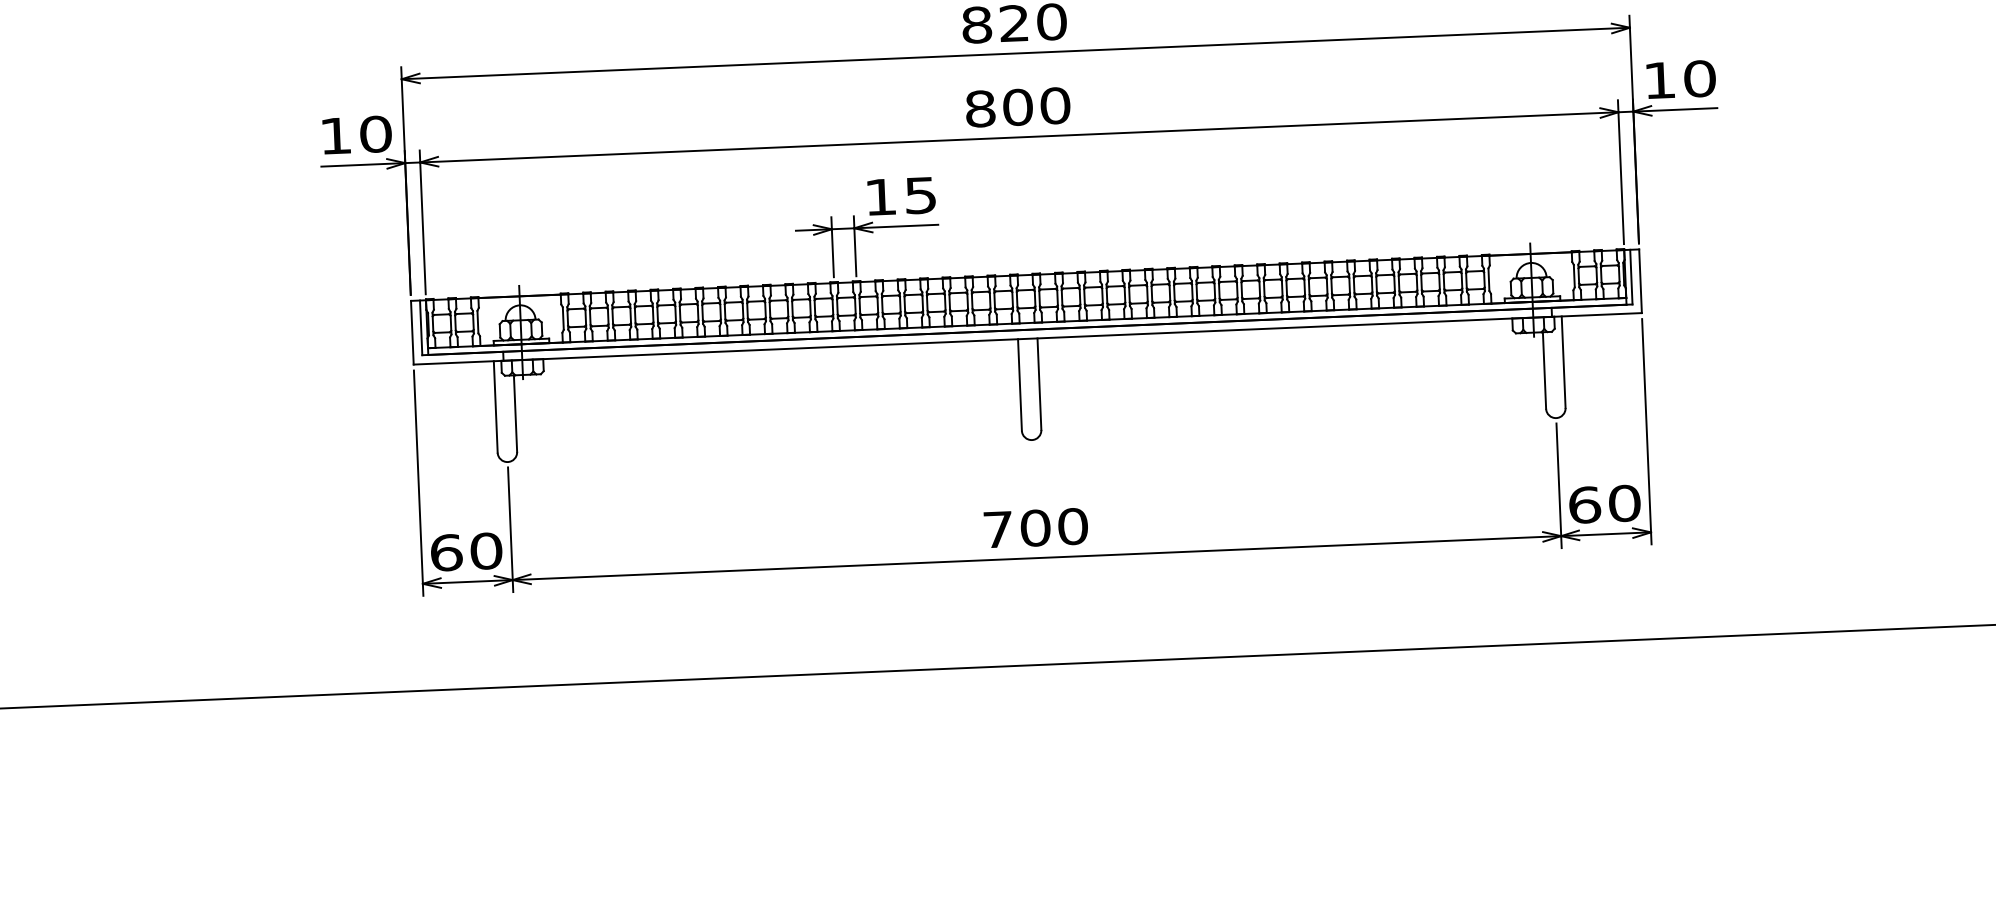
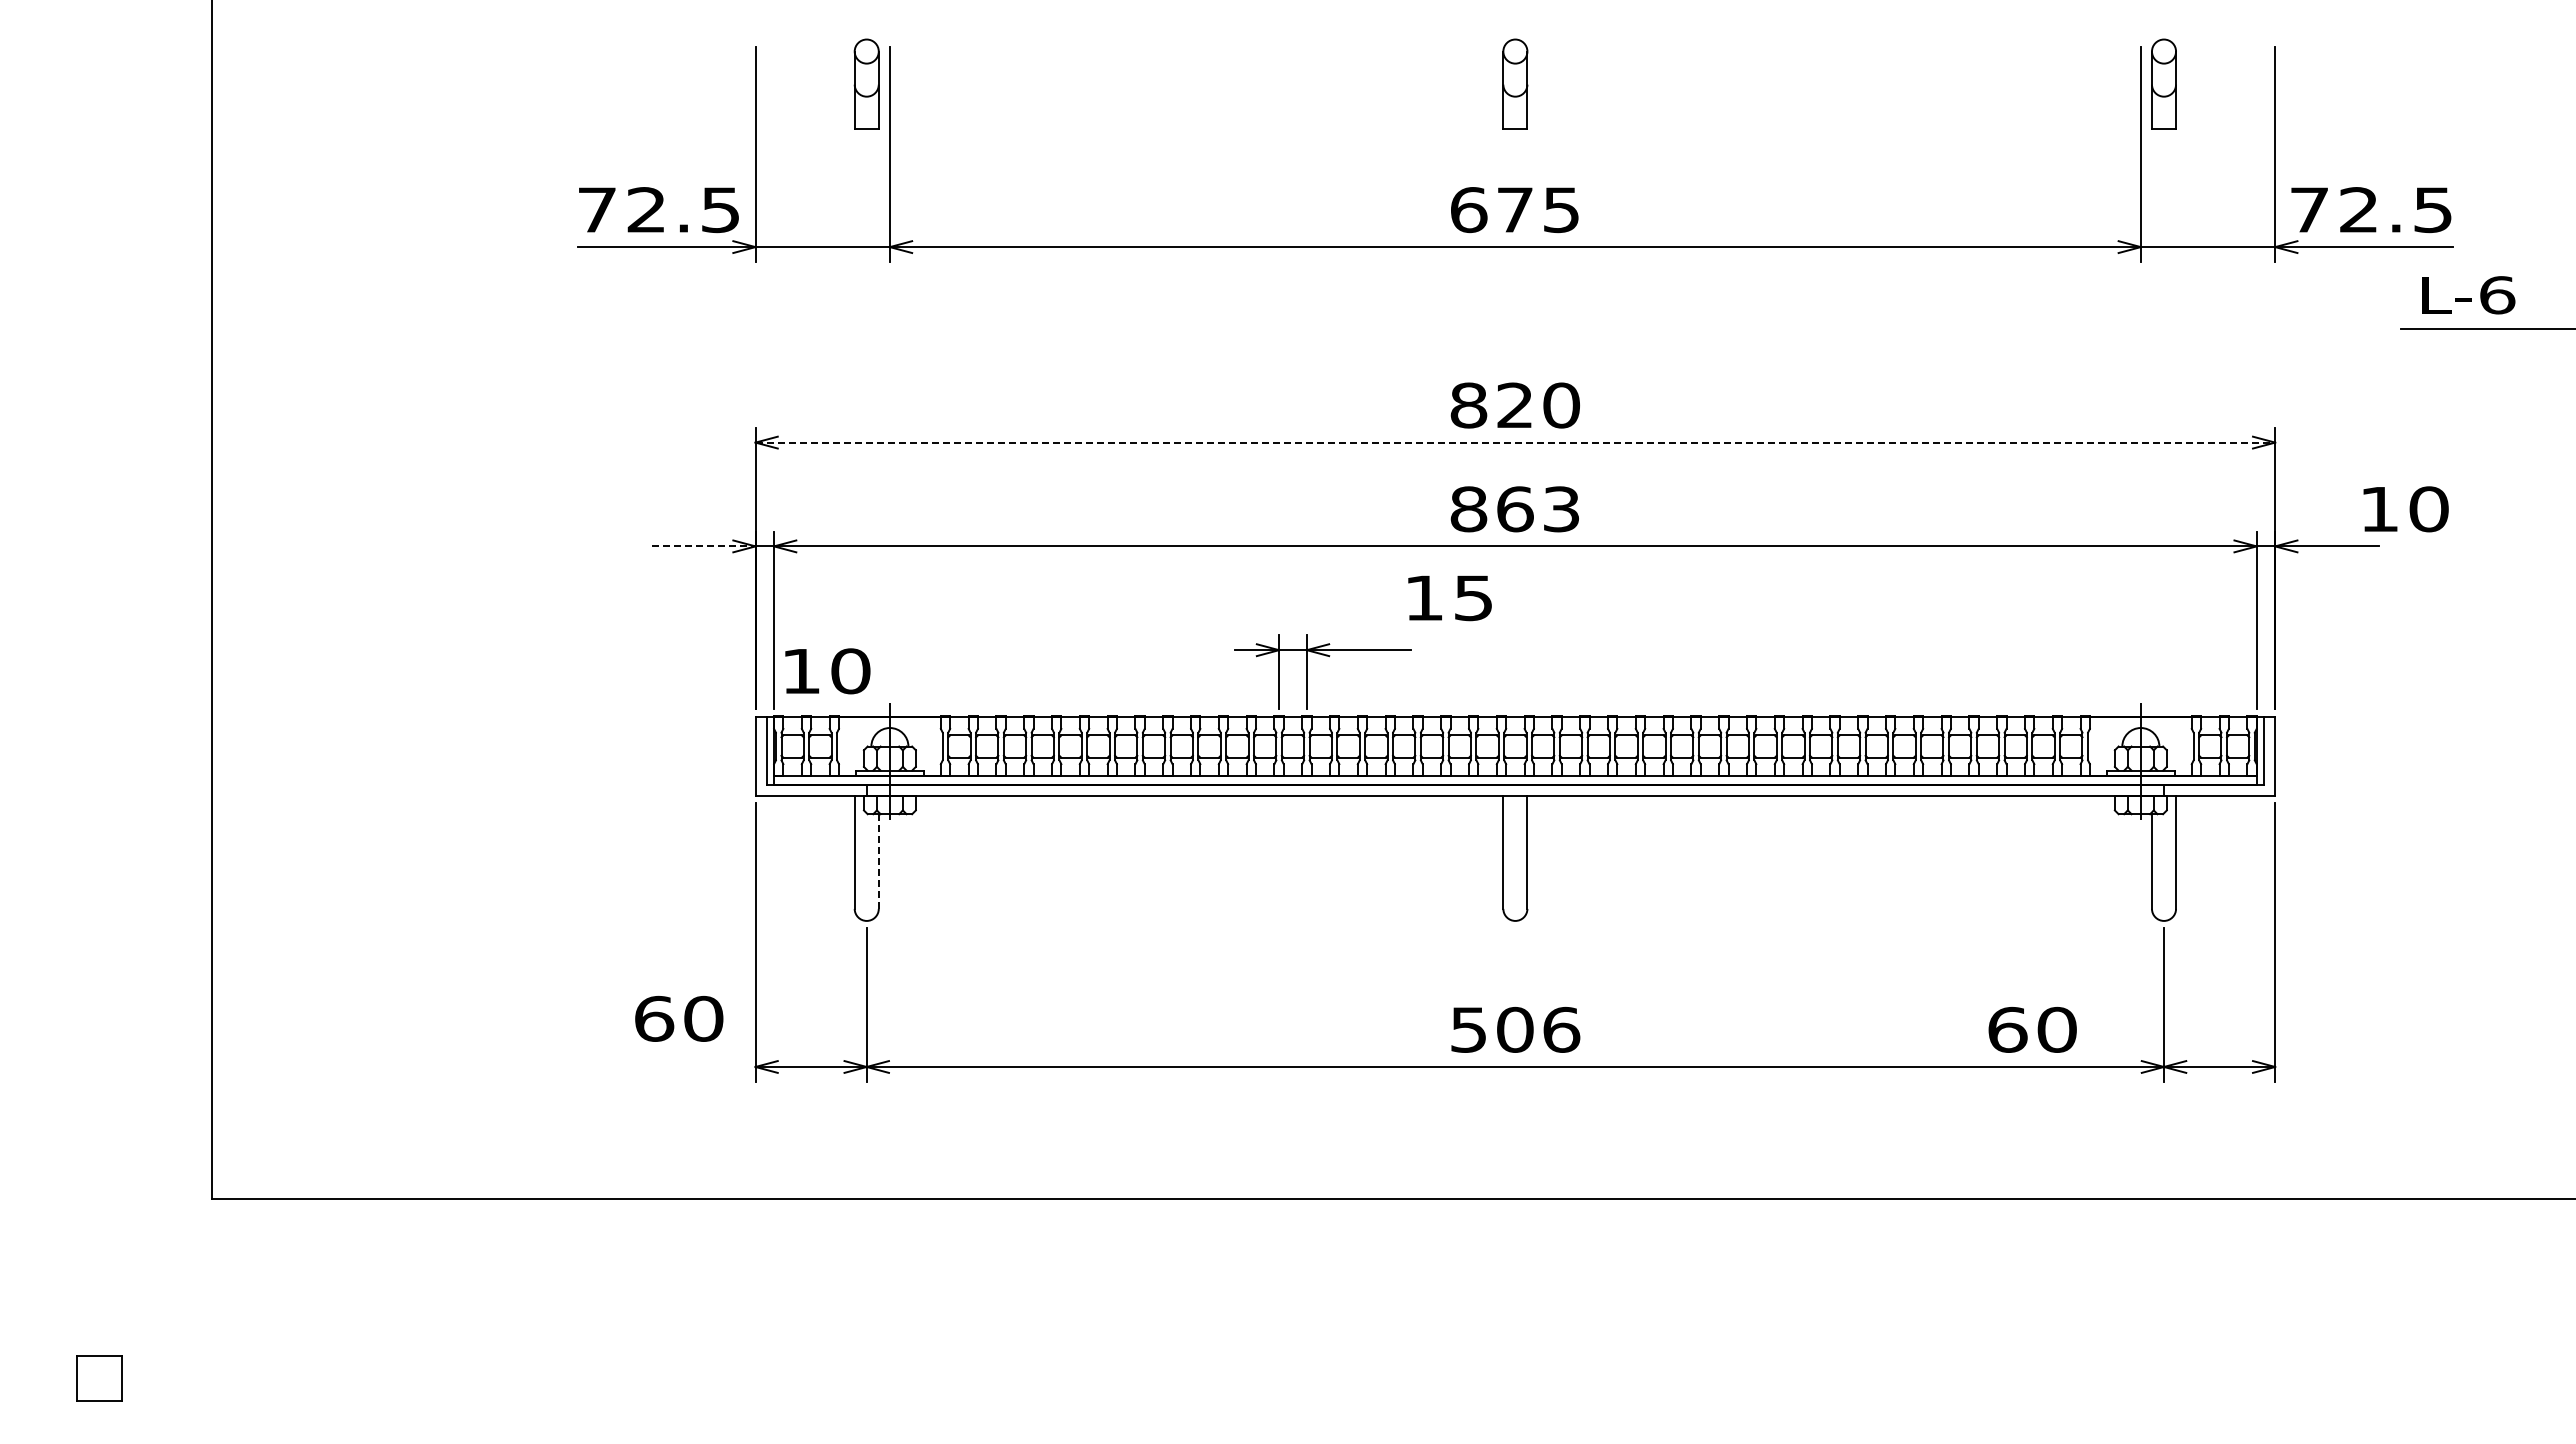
line: (1015, 53) -> (1515, 442), solid -> dashed
text: (1680, 79) -> (2405, 509), moved
text: (1036, 106) -> (1538, 509), 800 -> 863
text: (357, 135) -> (827, 671), moved
line: (363, 164) -> (703, 546), solid -> dashed
text: (901, 196) -> (1449, 598), moved
line: (515, 413) -> (878, 861), solid -> dashed
text: (1604, 503) -> (2032, 1029), moved
text: (1035, 527) -> (1515, 1029), 700 -> 506
text: (466, 551) -> (679, 1018), moved

